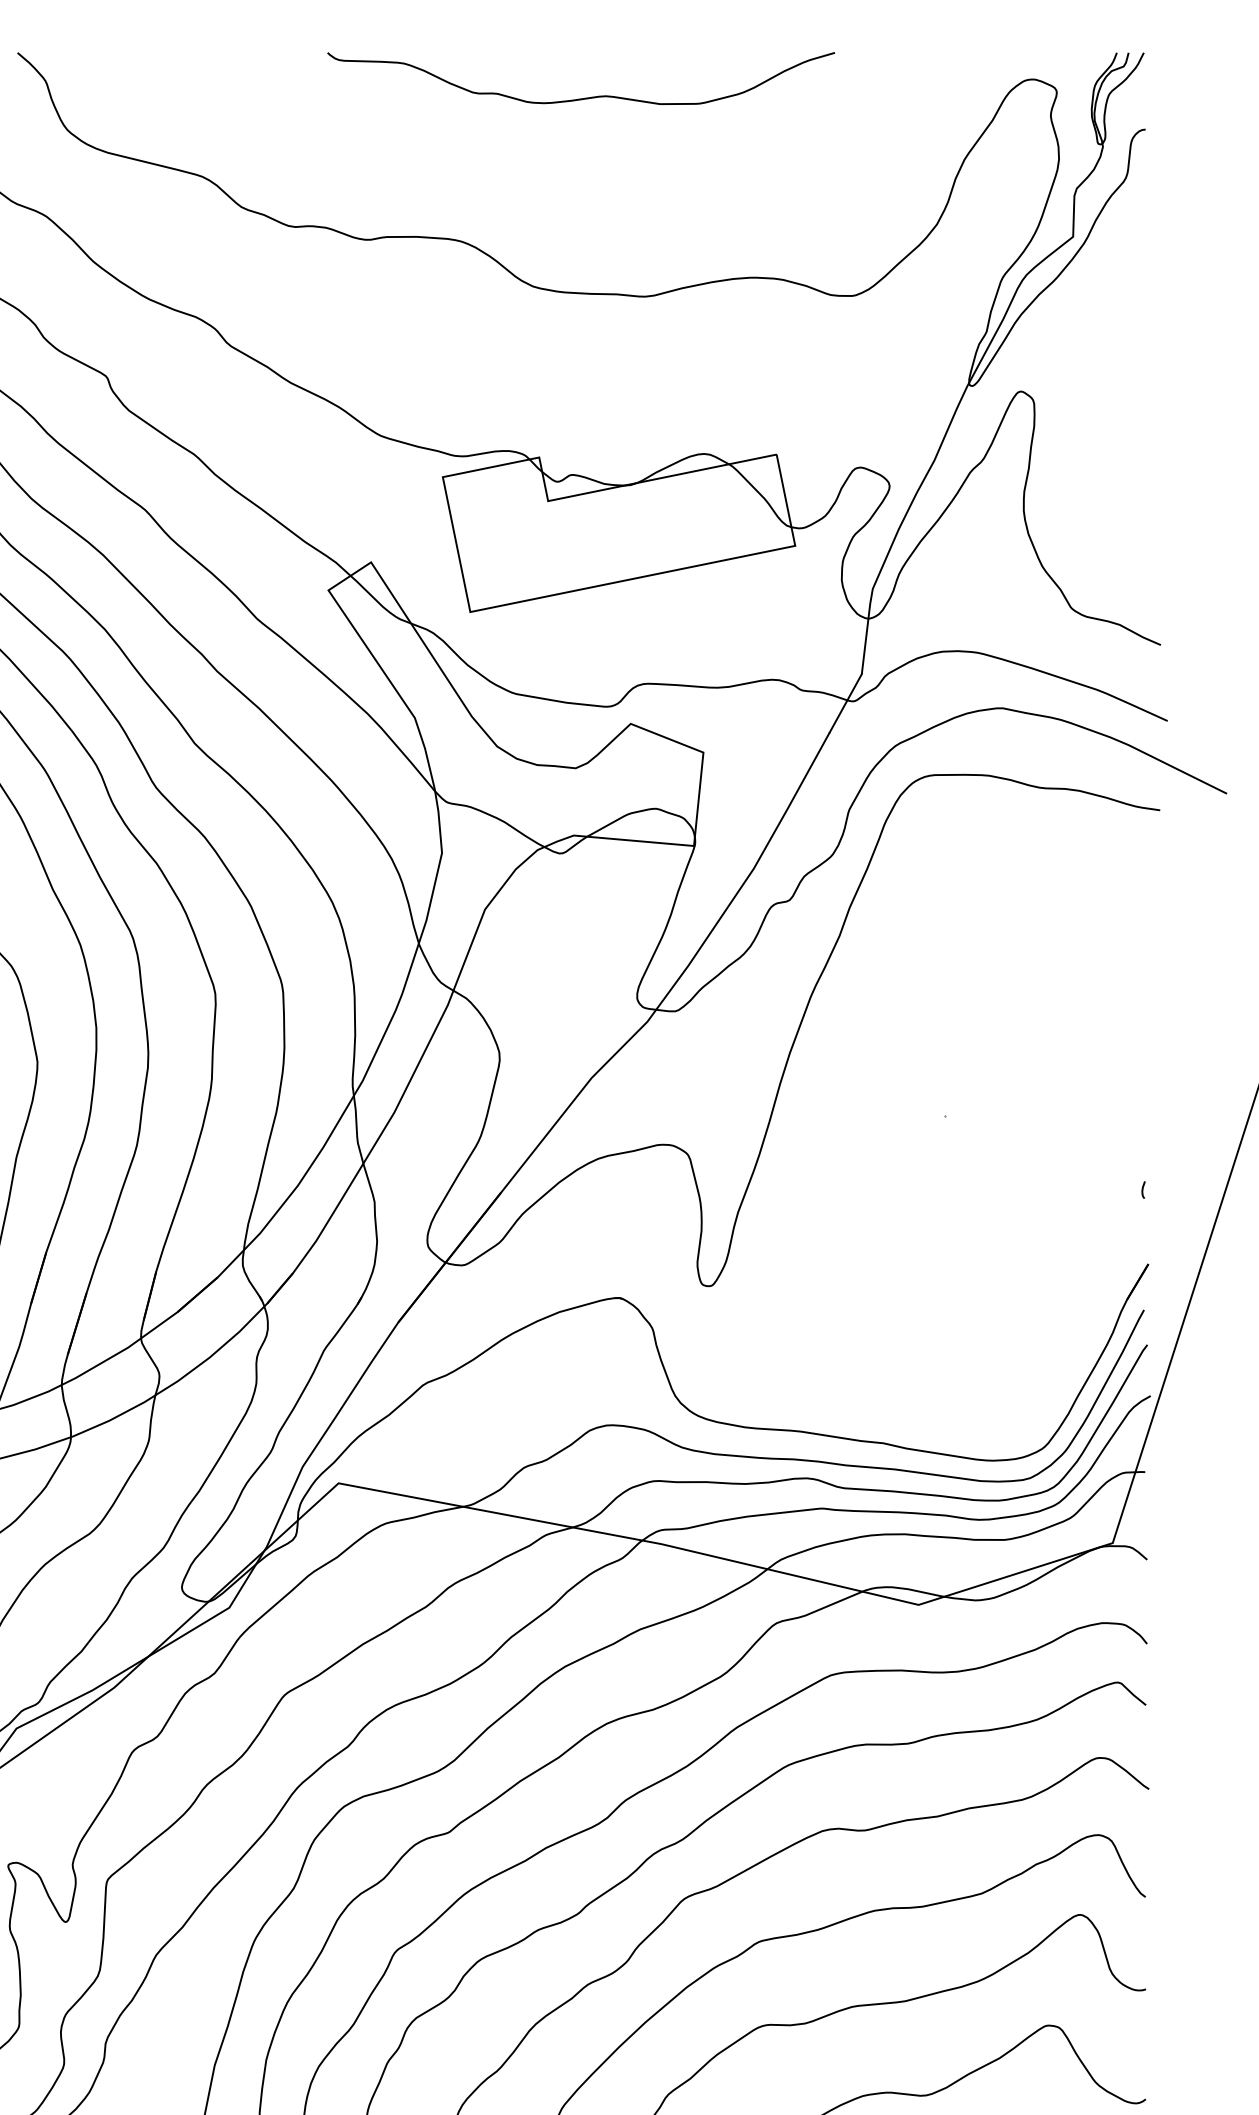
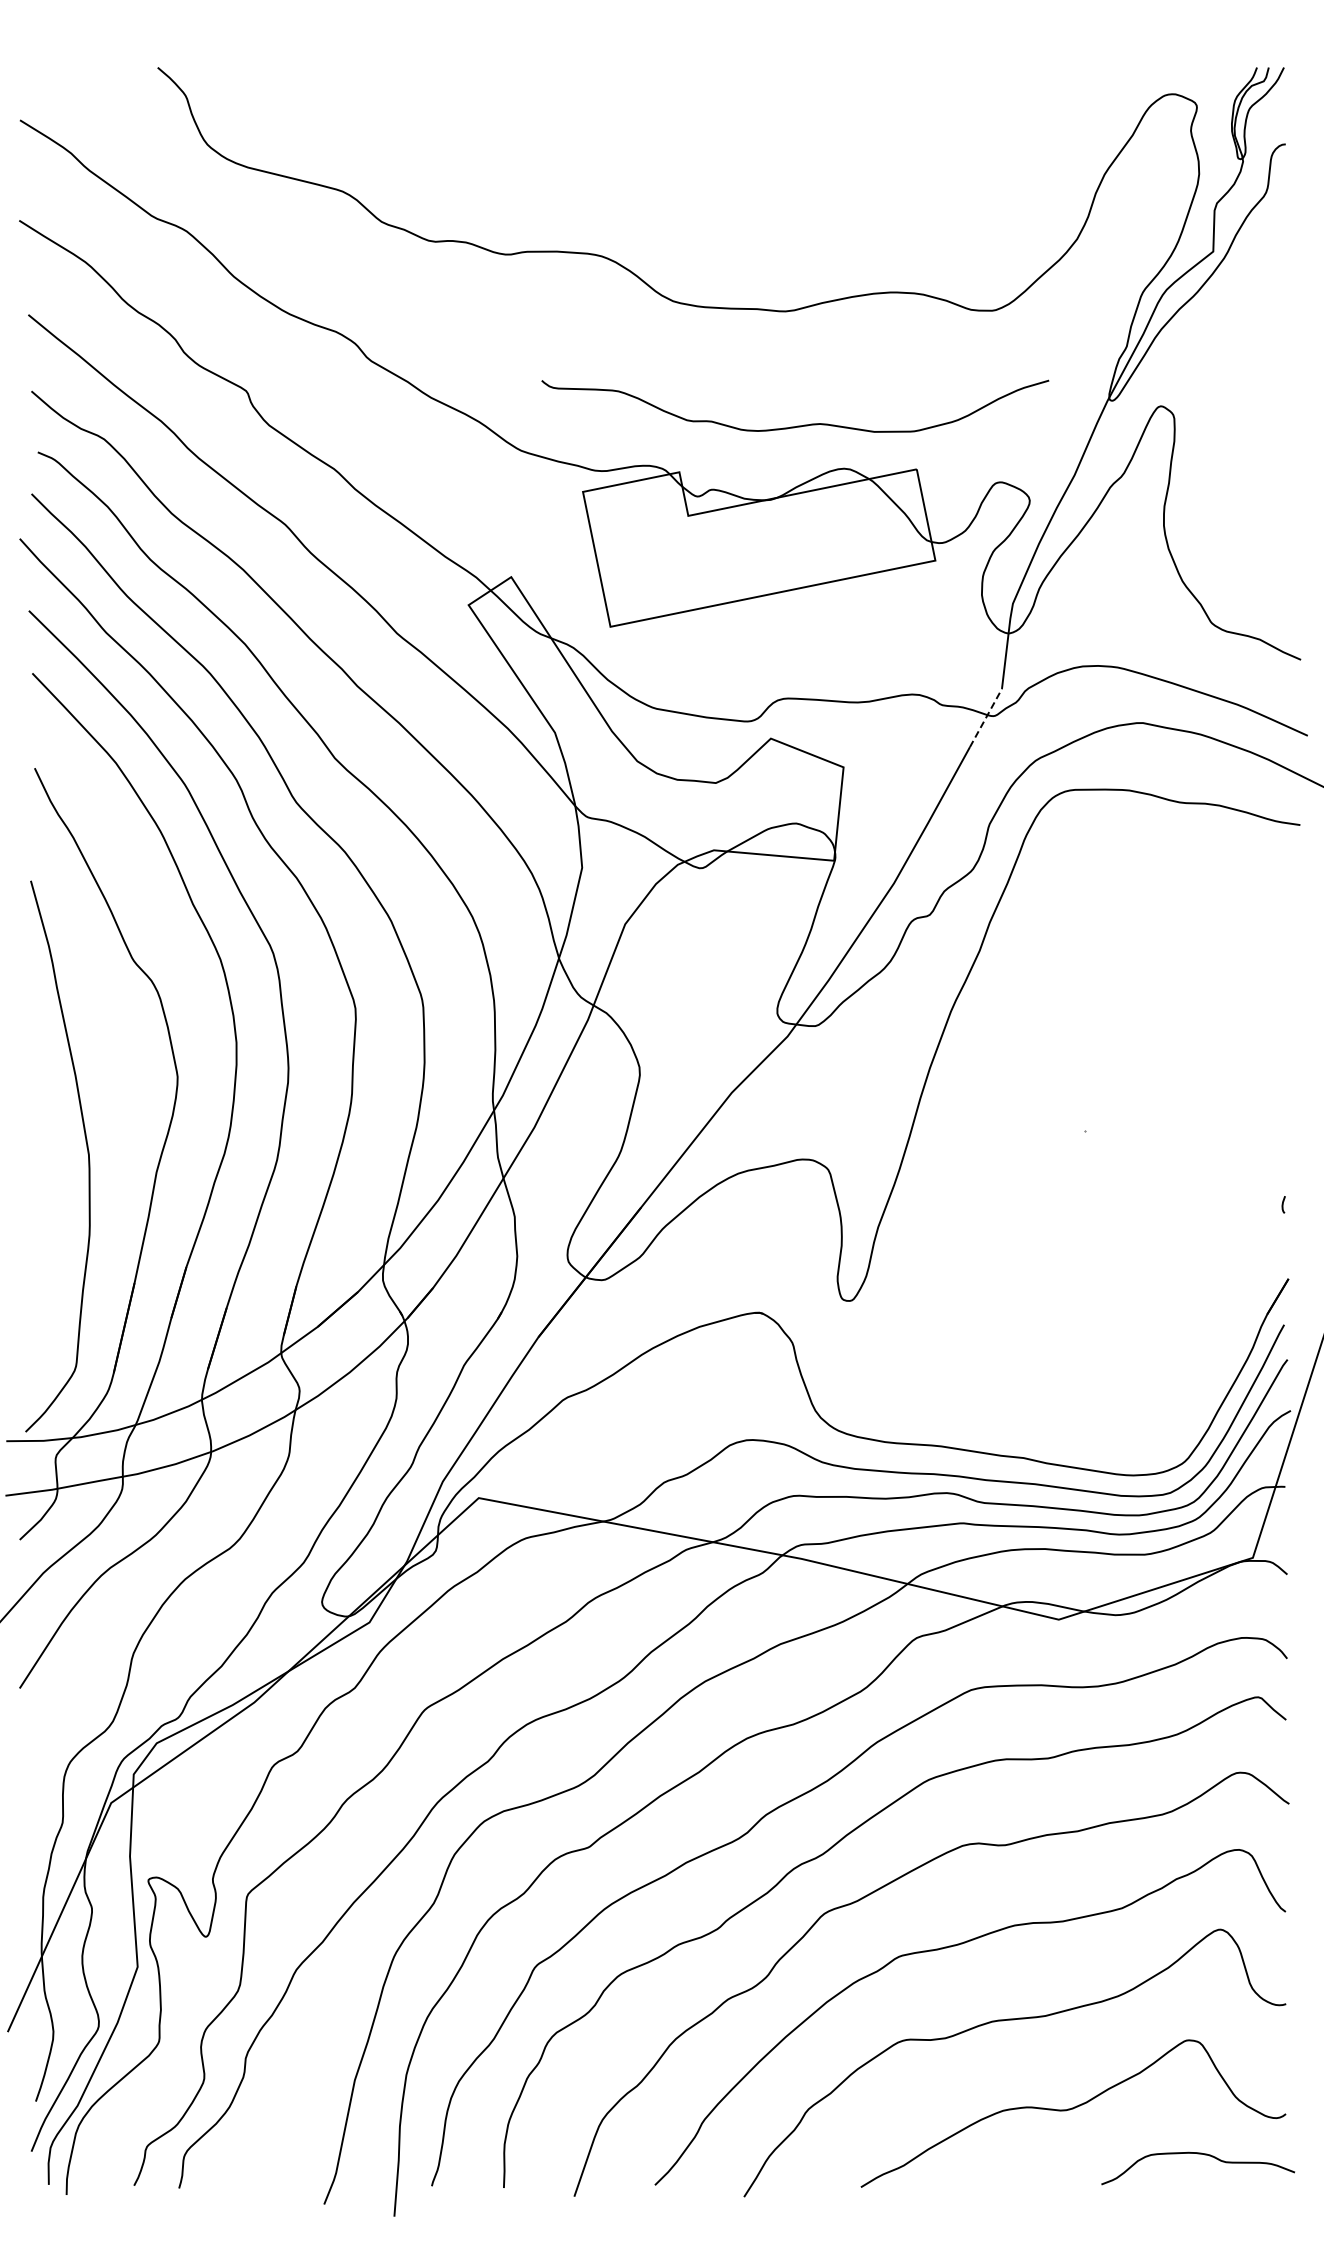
curve: (583, 97) -> (797, 425), moved
line: (846, 702) -> (986, 717), solid -> dashed

